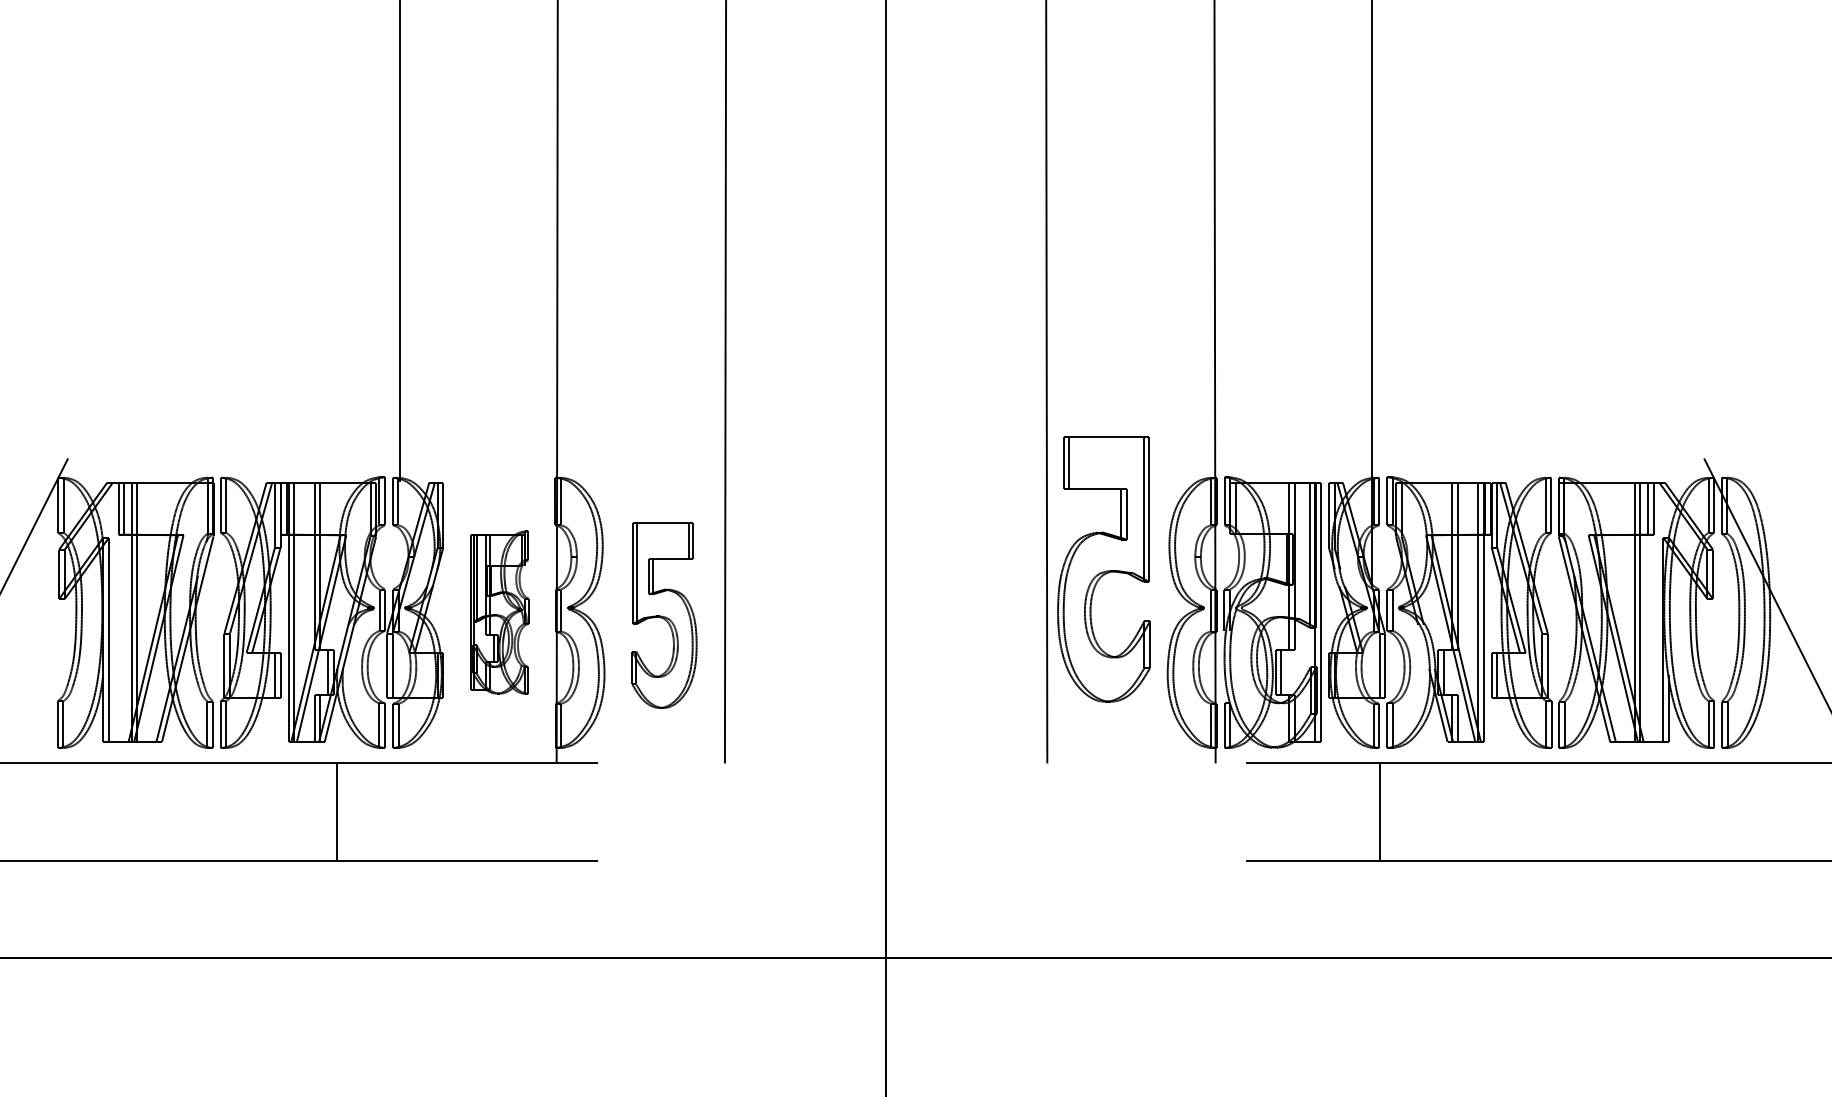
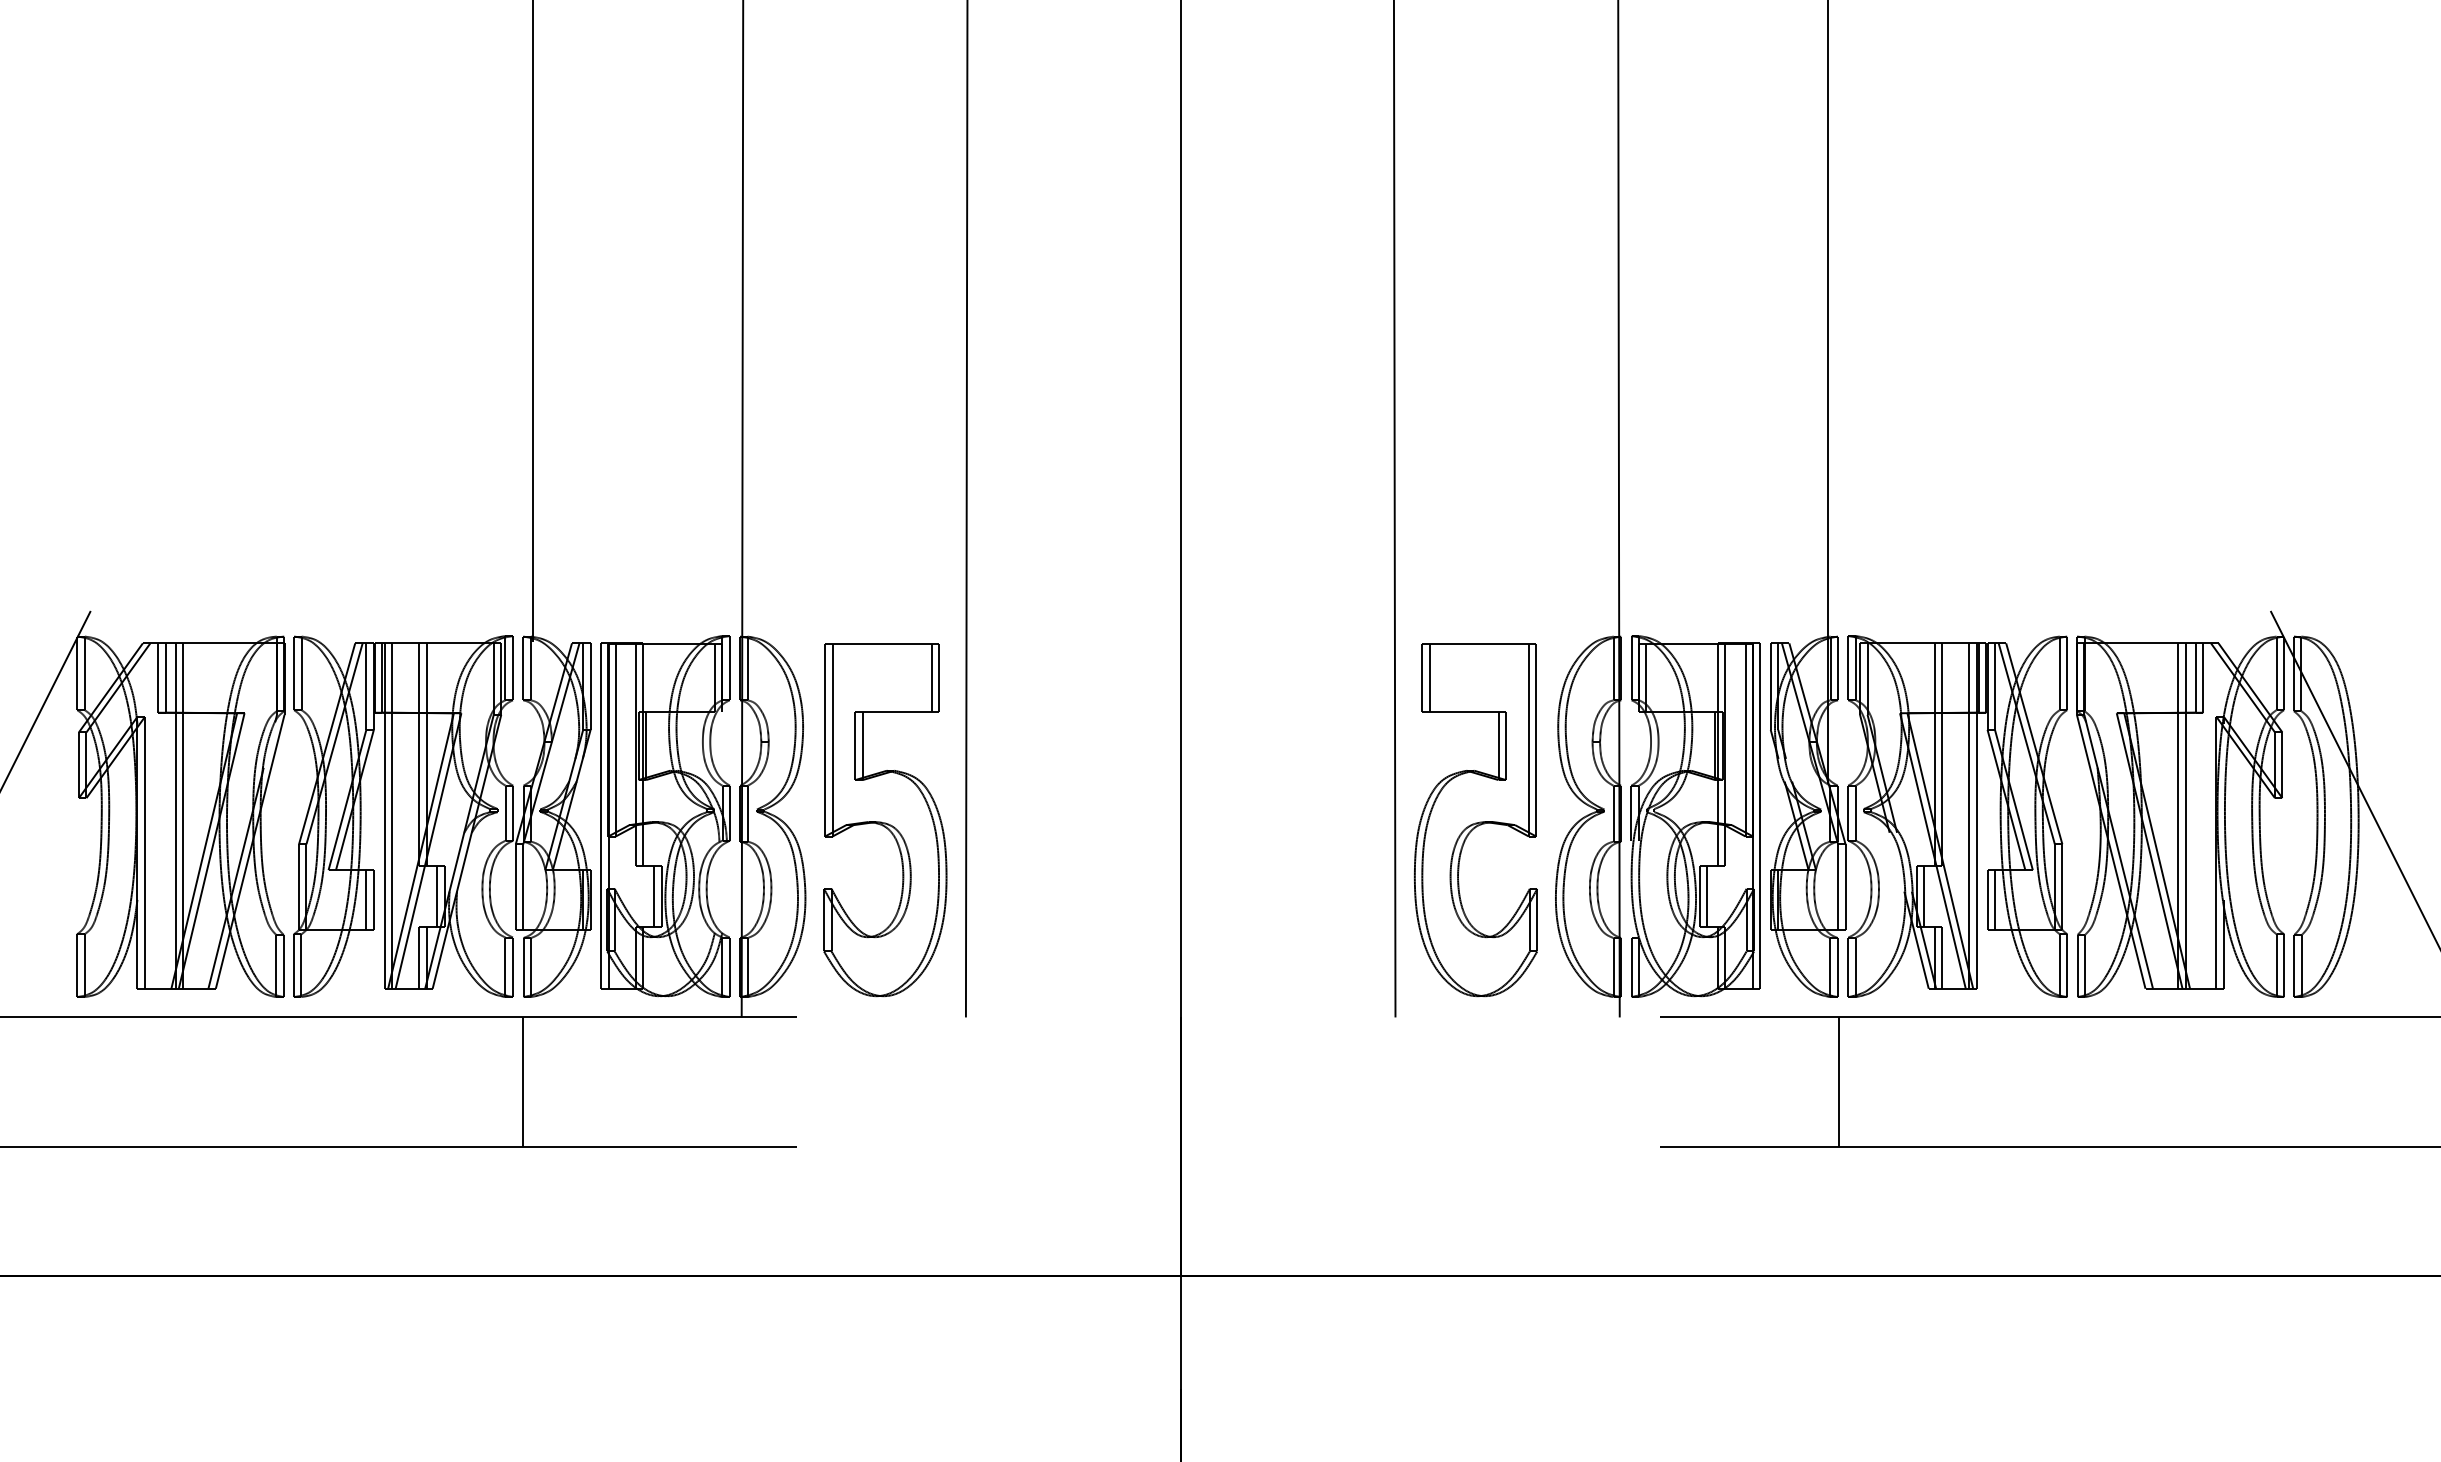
part: (1103, 569) -> (1475, 820), moved
part: (499, 612) -> (665, 816), size x1.67
part: (664, 615) -> (885, 820), size x1.43
line: (337, 811) -> (522, 1081), moved

